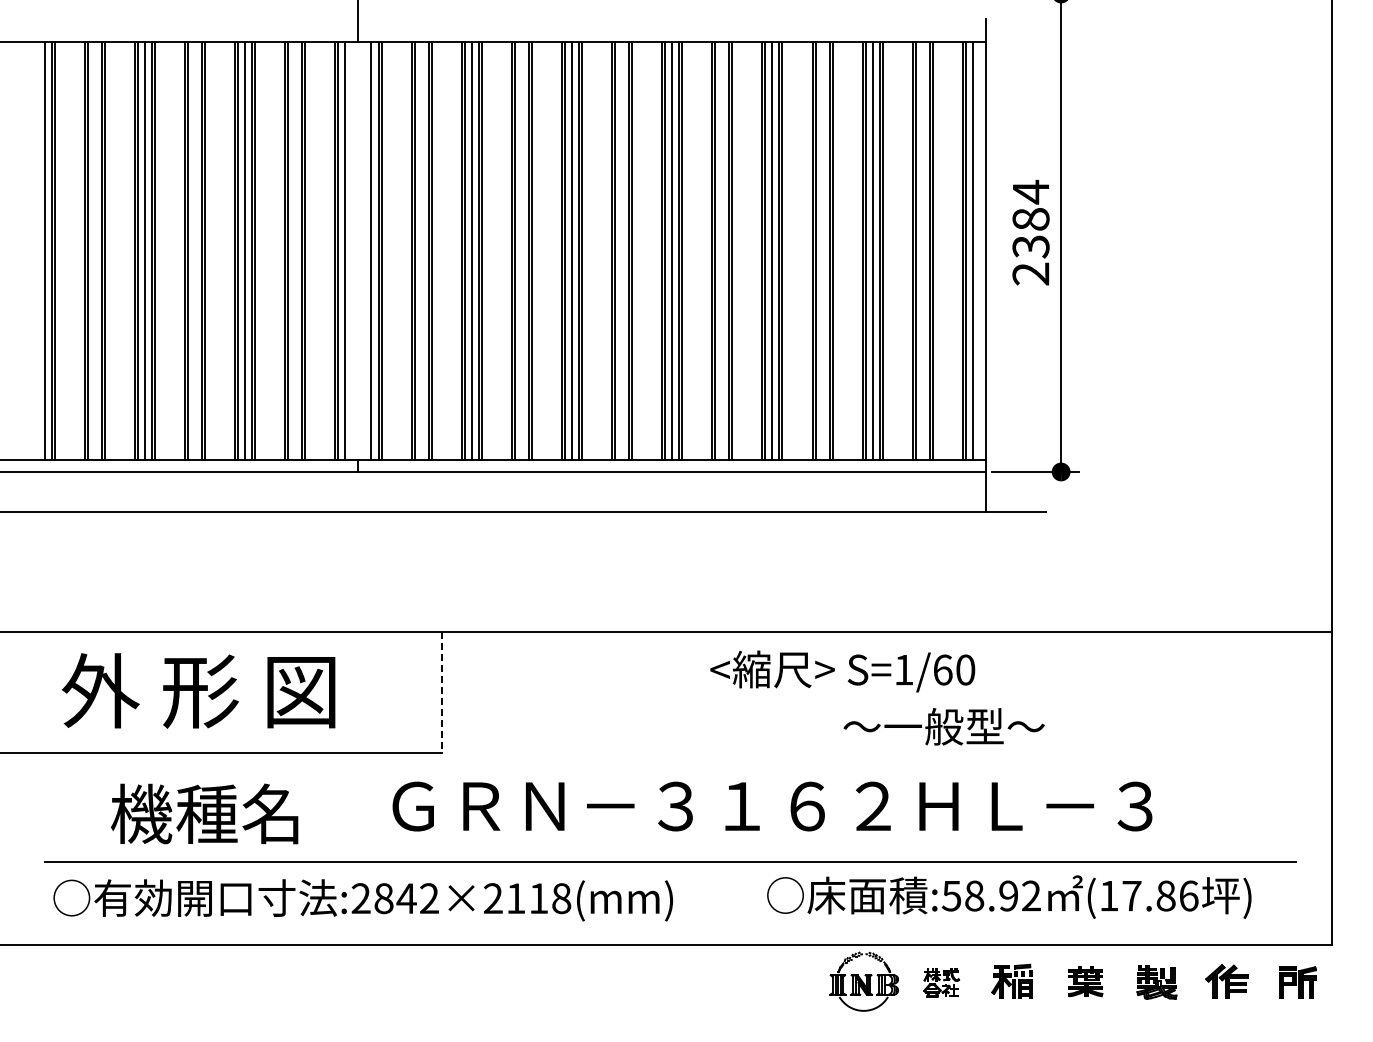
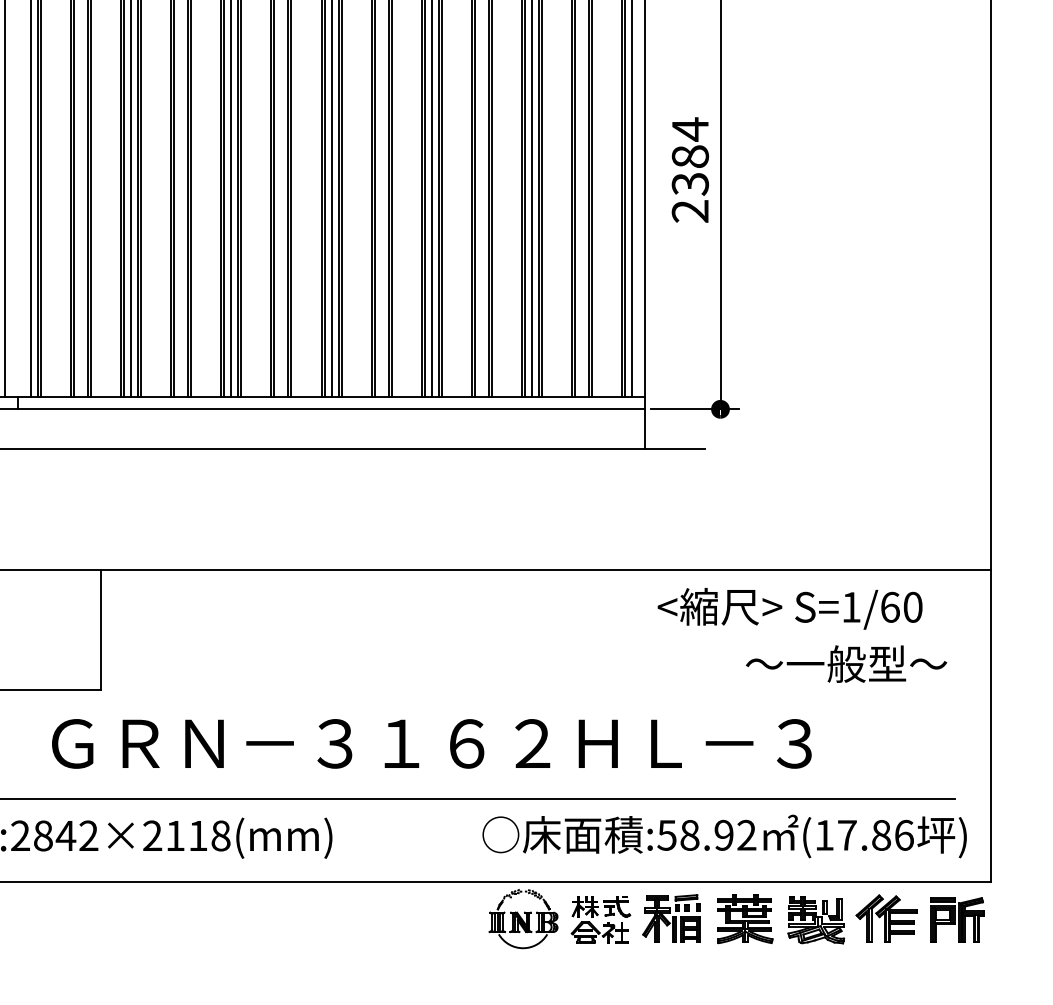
text: (842, 671) -> (789, 608), moved
line: (441, 693) -> (100, 630), dashed -> solid
text: (943, 726) -> (845, 663), moved
text: (1009, 896) -> (724, 835), moved
part: (1011, 980) -> (670, 917), size x1.43
part: (1085, 981) -> (744, 918), size x1.67
part: (1226, 981) -> (885, 918), size x1.43
part: (941, 982) -> (600, 919), size x1.67
part: (1156, 982) -> (815, 919), size x1.43
part: (1297, 982) -> (956, 919), size x1.43

